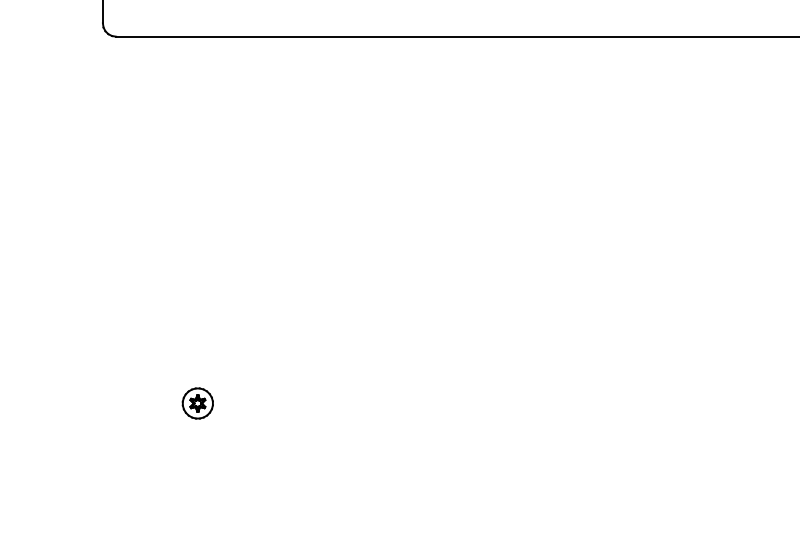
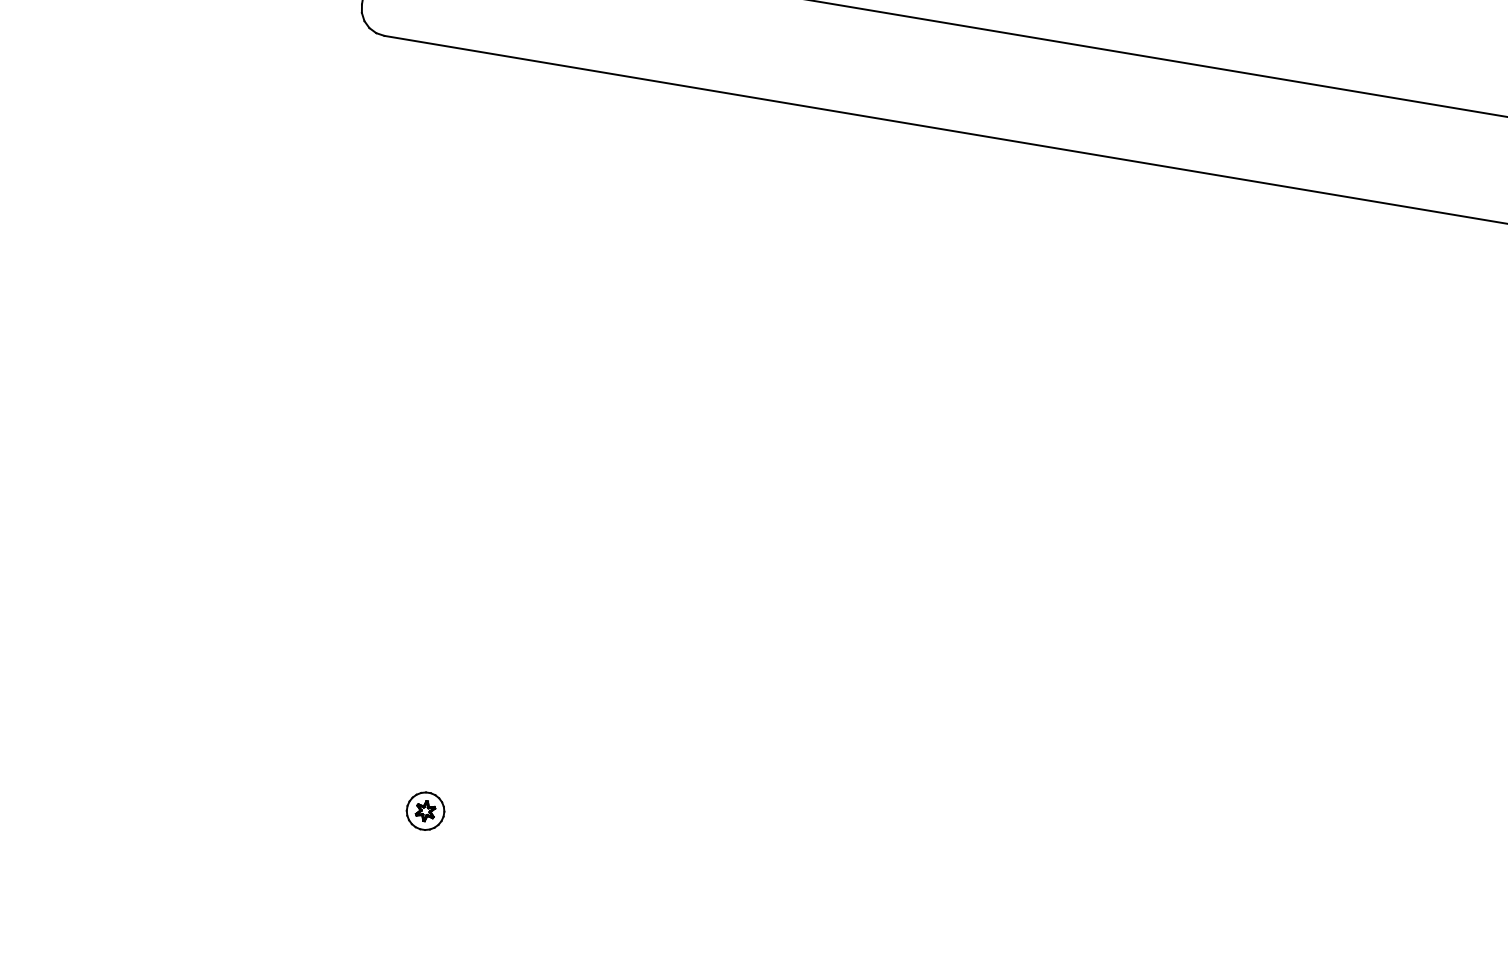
part: (197, 403) -> (425, 811), size x0.6

